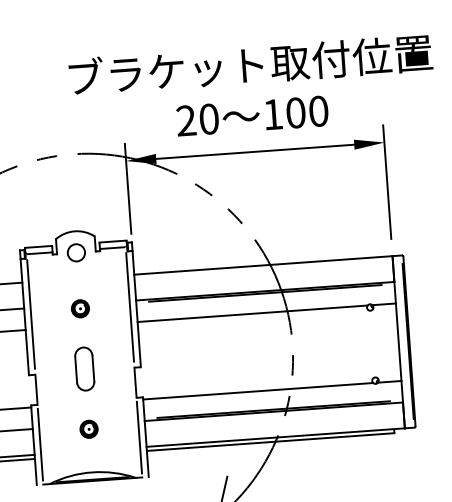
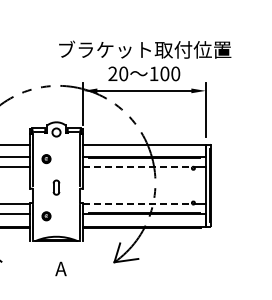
part: (80, 309) -> (46, 159), moved
line: (252, 314) -> (137, 167), solid -> dashed
part: (84, 368) -> (56, 187), size x0.7
line: (257, 392) -> (137, 204), solid -> dashed
part: (89, 429) -> (46, 216), moved

